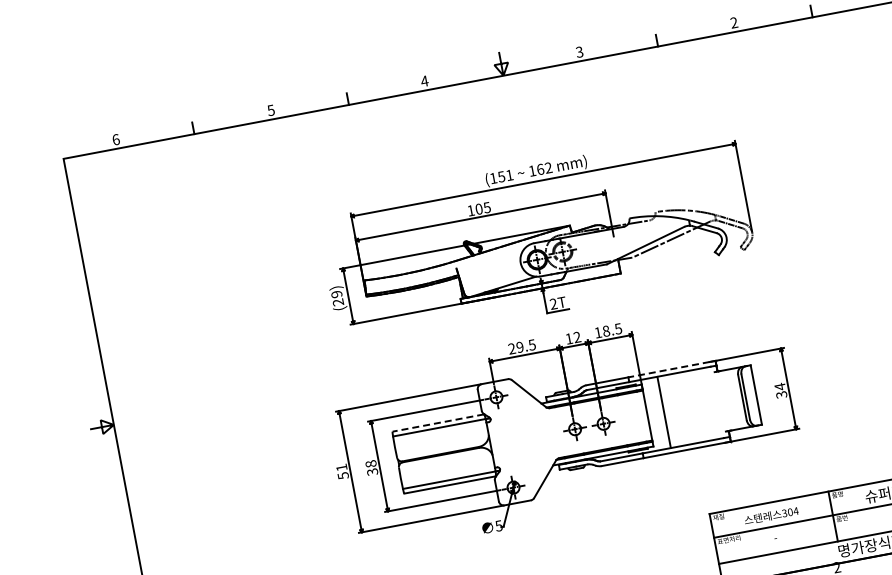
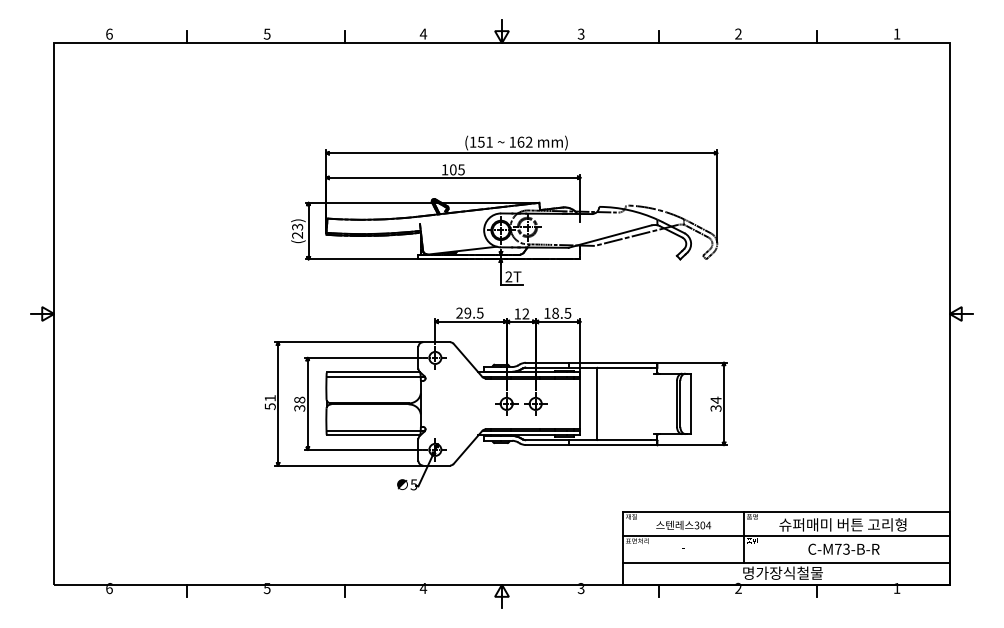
text: (336, 293) -> (297, 226), (29) -> (23)
line: (668, 369) -> (609, 362), dashed -> solid
line: (438, 423) -> (373, 372), dashed -> solid

